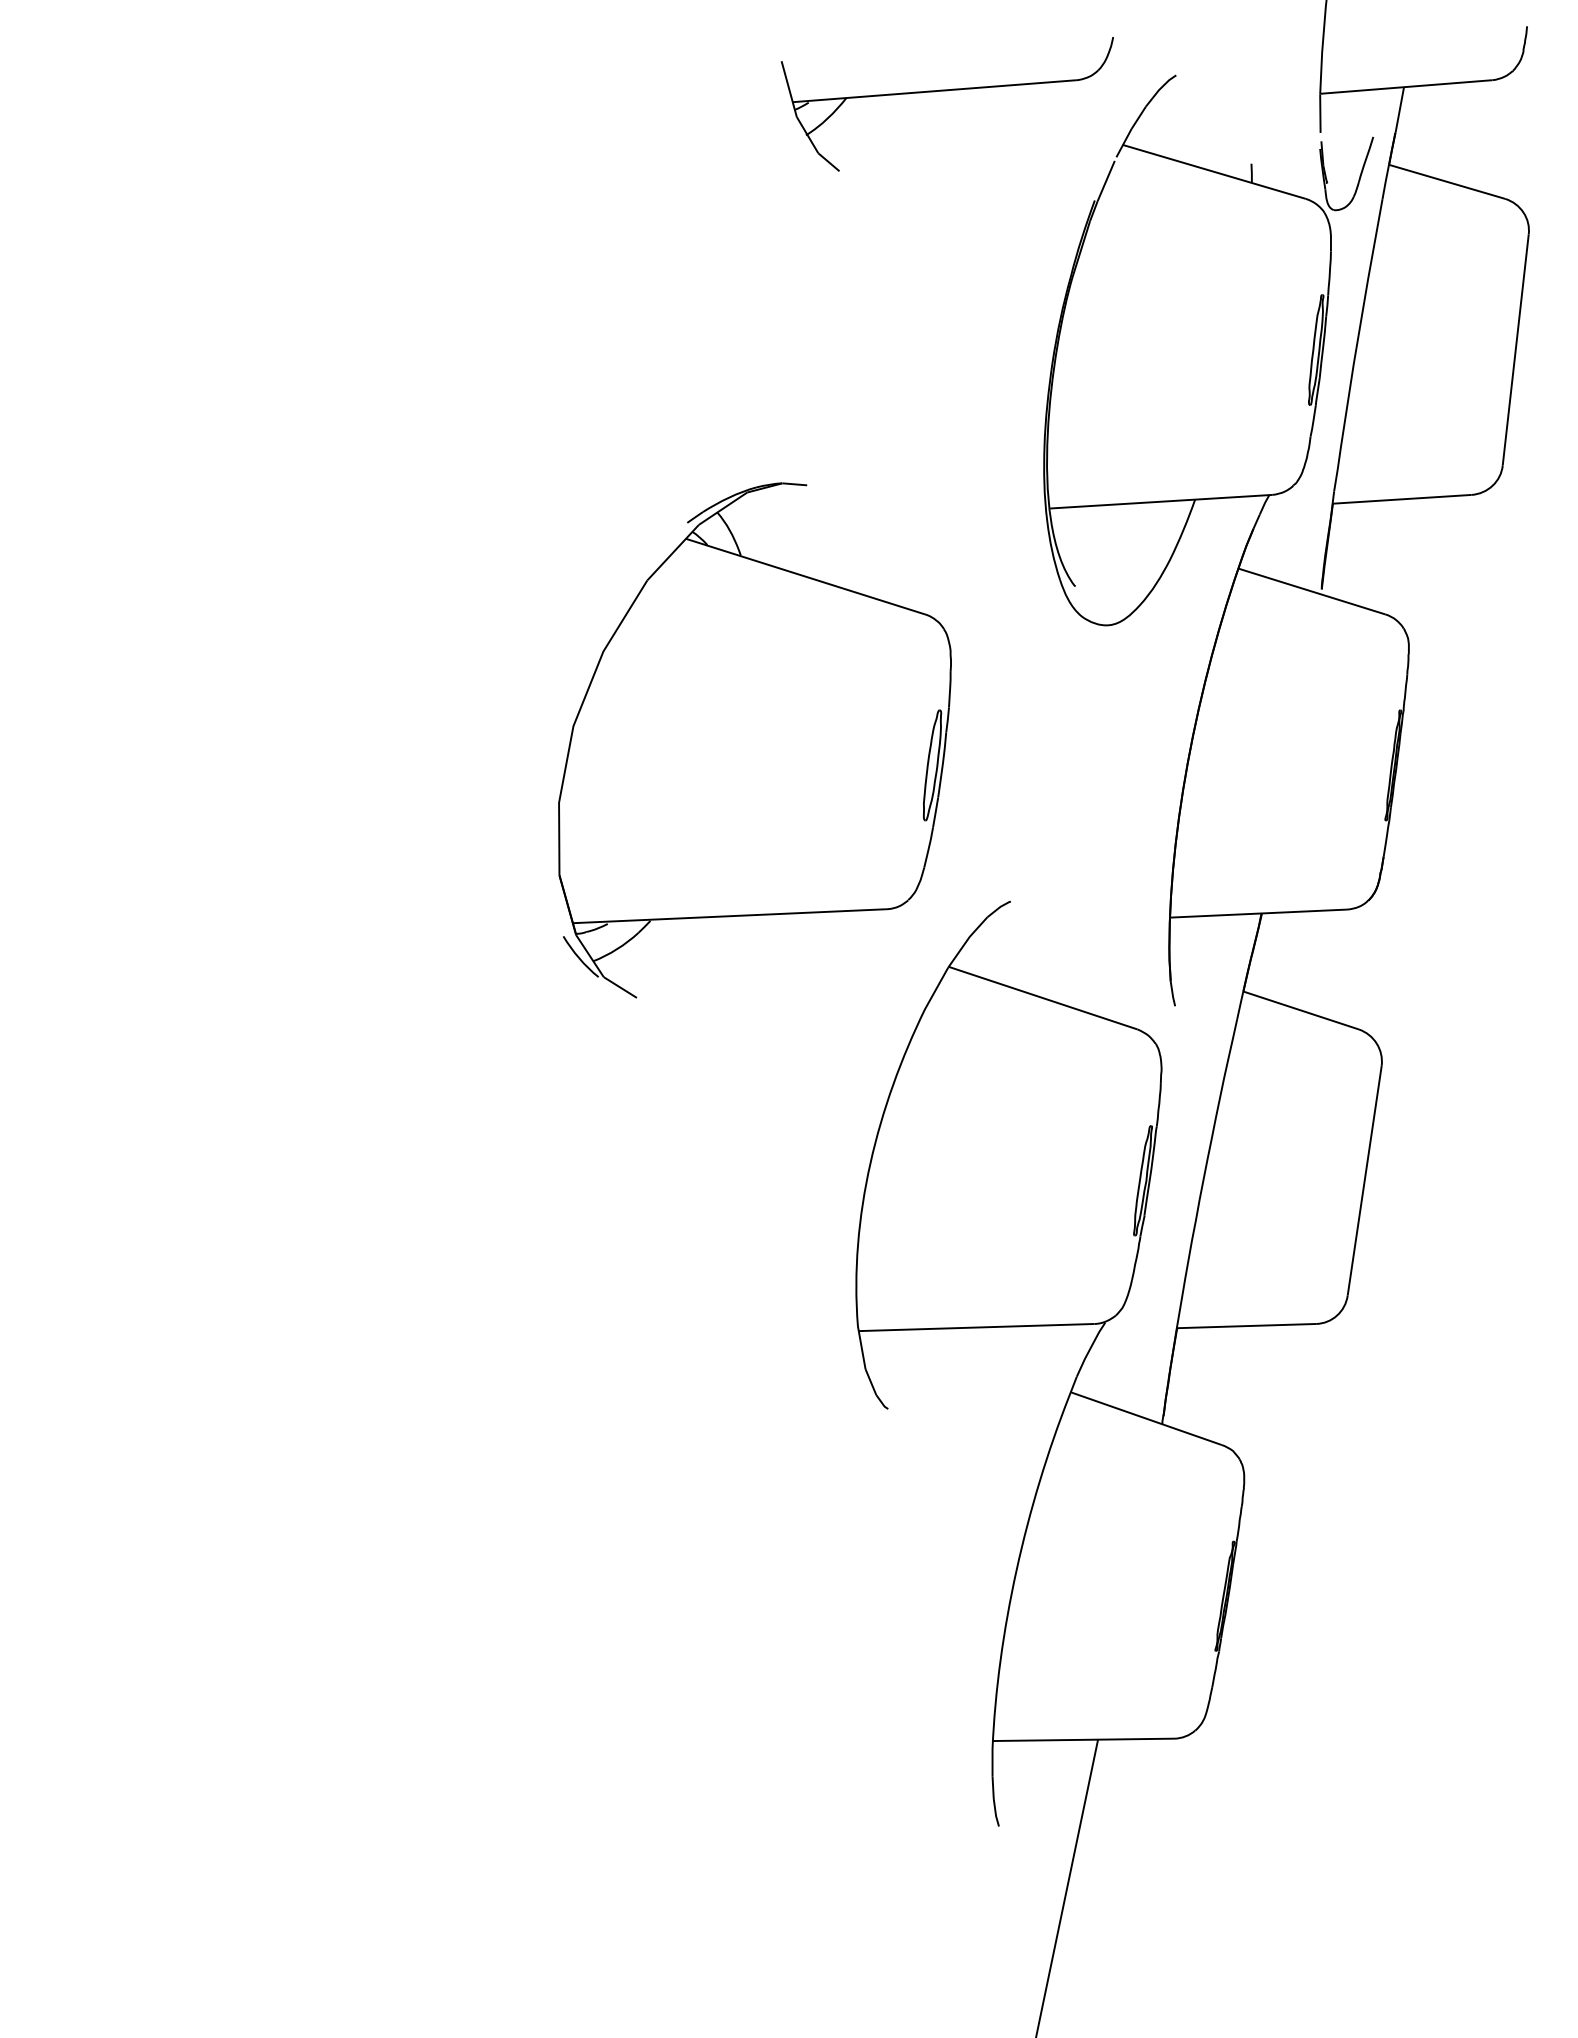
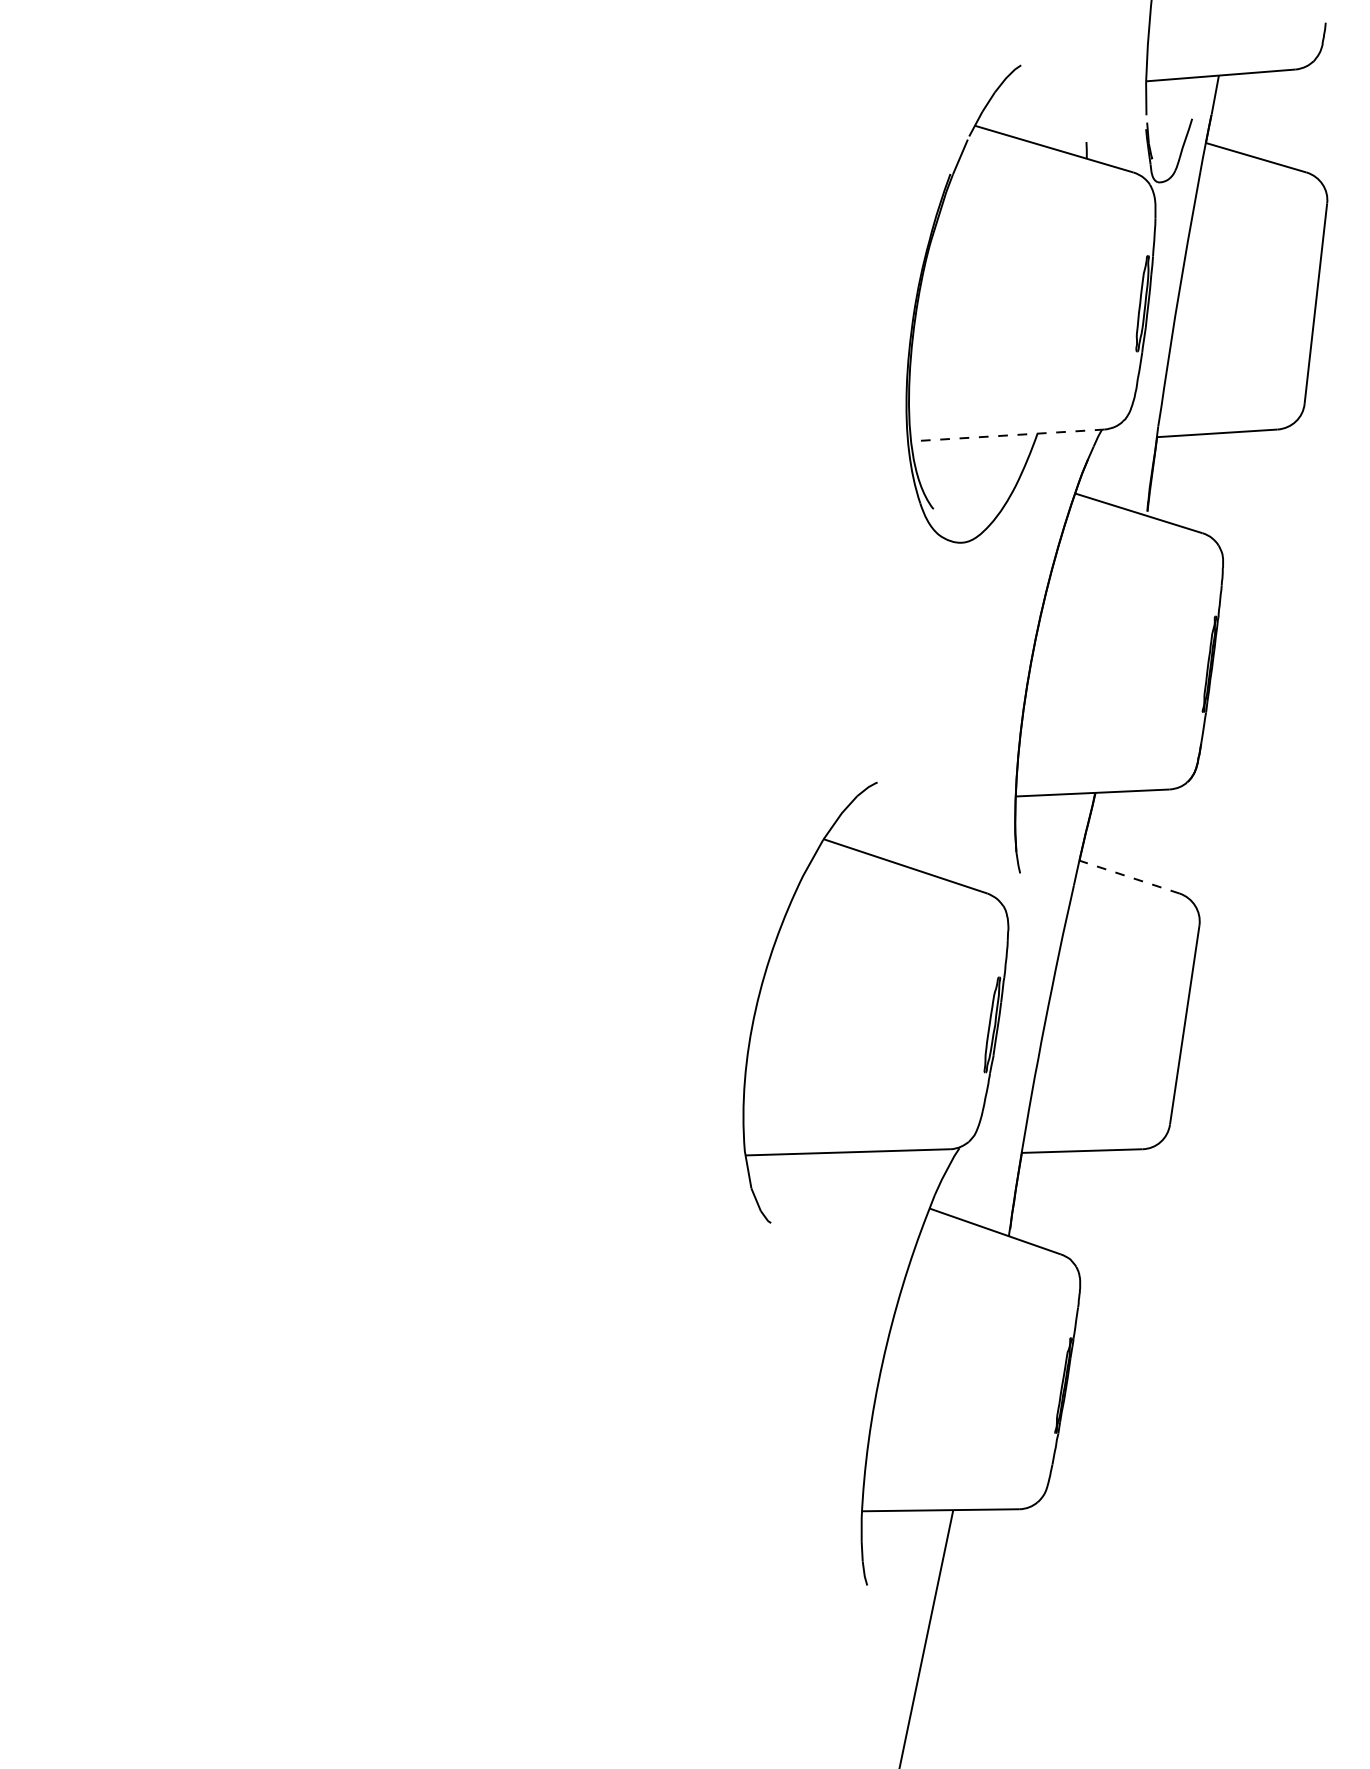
part: (946, 91) -> (821, 79), removed
line: (1160, 501) -> (1007, 435), solid -> dashed
part: (754, 740) -> (655, 642), removed
line: (1301, 1010) -> (1129, 877), solid -> dashed

